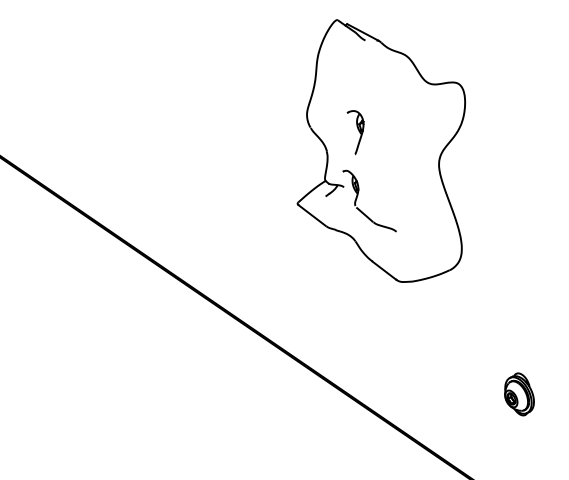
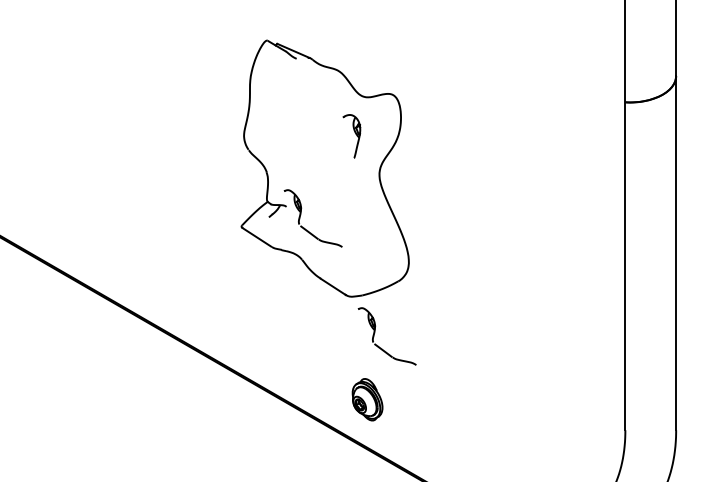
part: (354, 132) -> (351, 136), moved
part: (422, 320) -> (375, 333), added
part: (519, 394) -> (367, 399), moved

